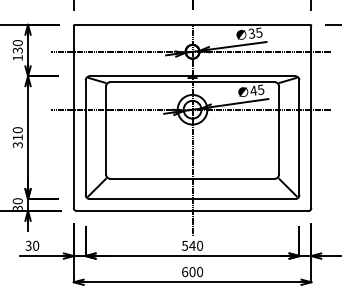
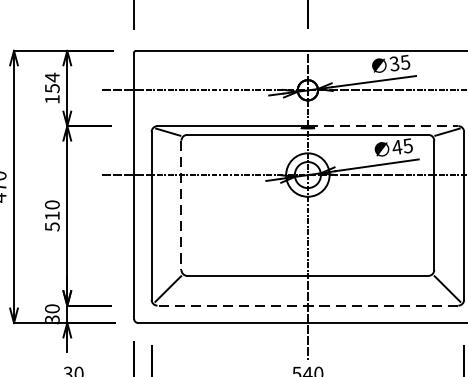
text: (17, 46) -> (51, 82), 130 -> 154
line: (244, 76) -> (383, 126), solid -> dashed
line: (106, 130) -> (182, 205), solid -> dashed
text: (17, 144) -> (51, 225), 310 -> 510
line: (192, 199) -> (307, 306), solid -> dashed

